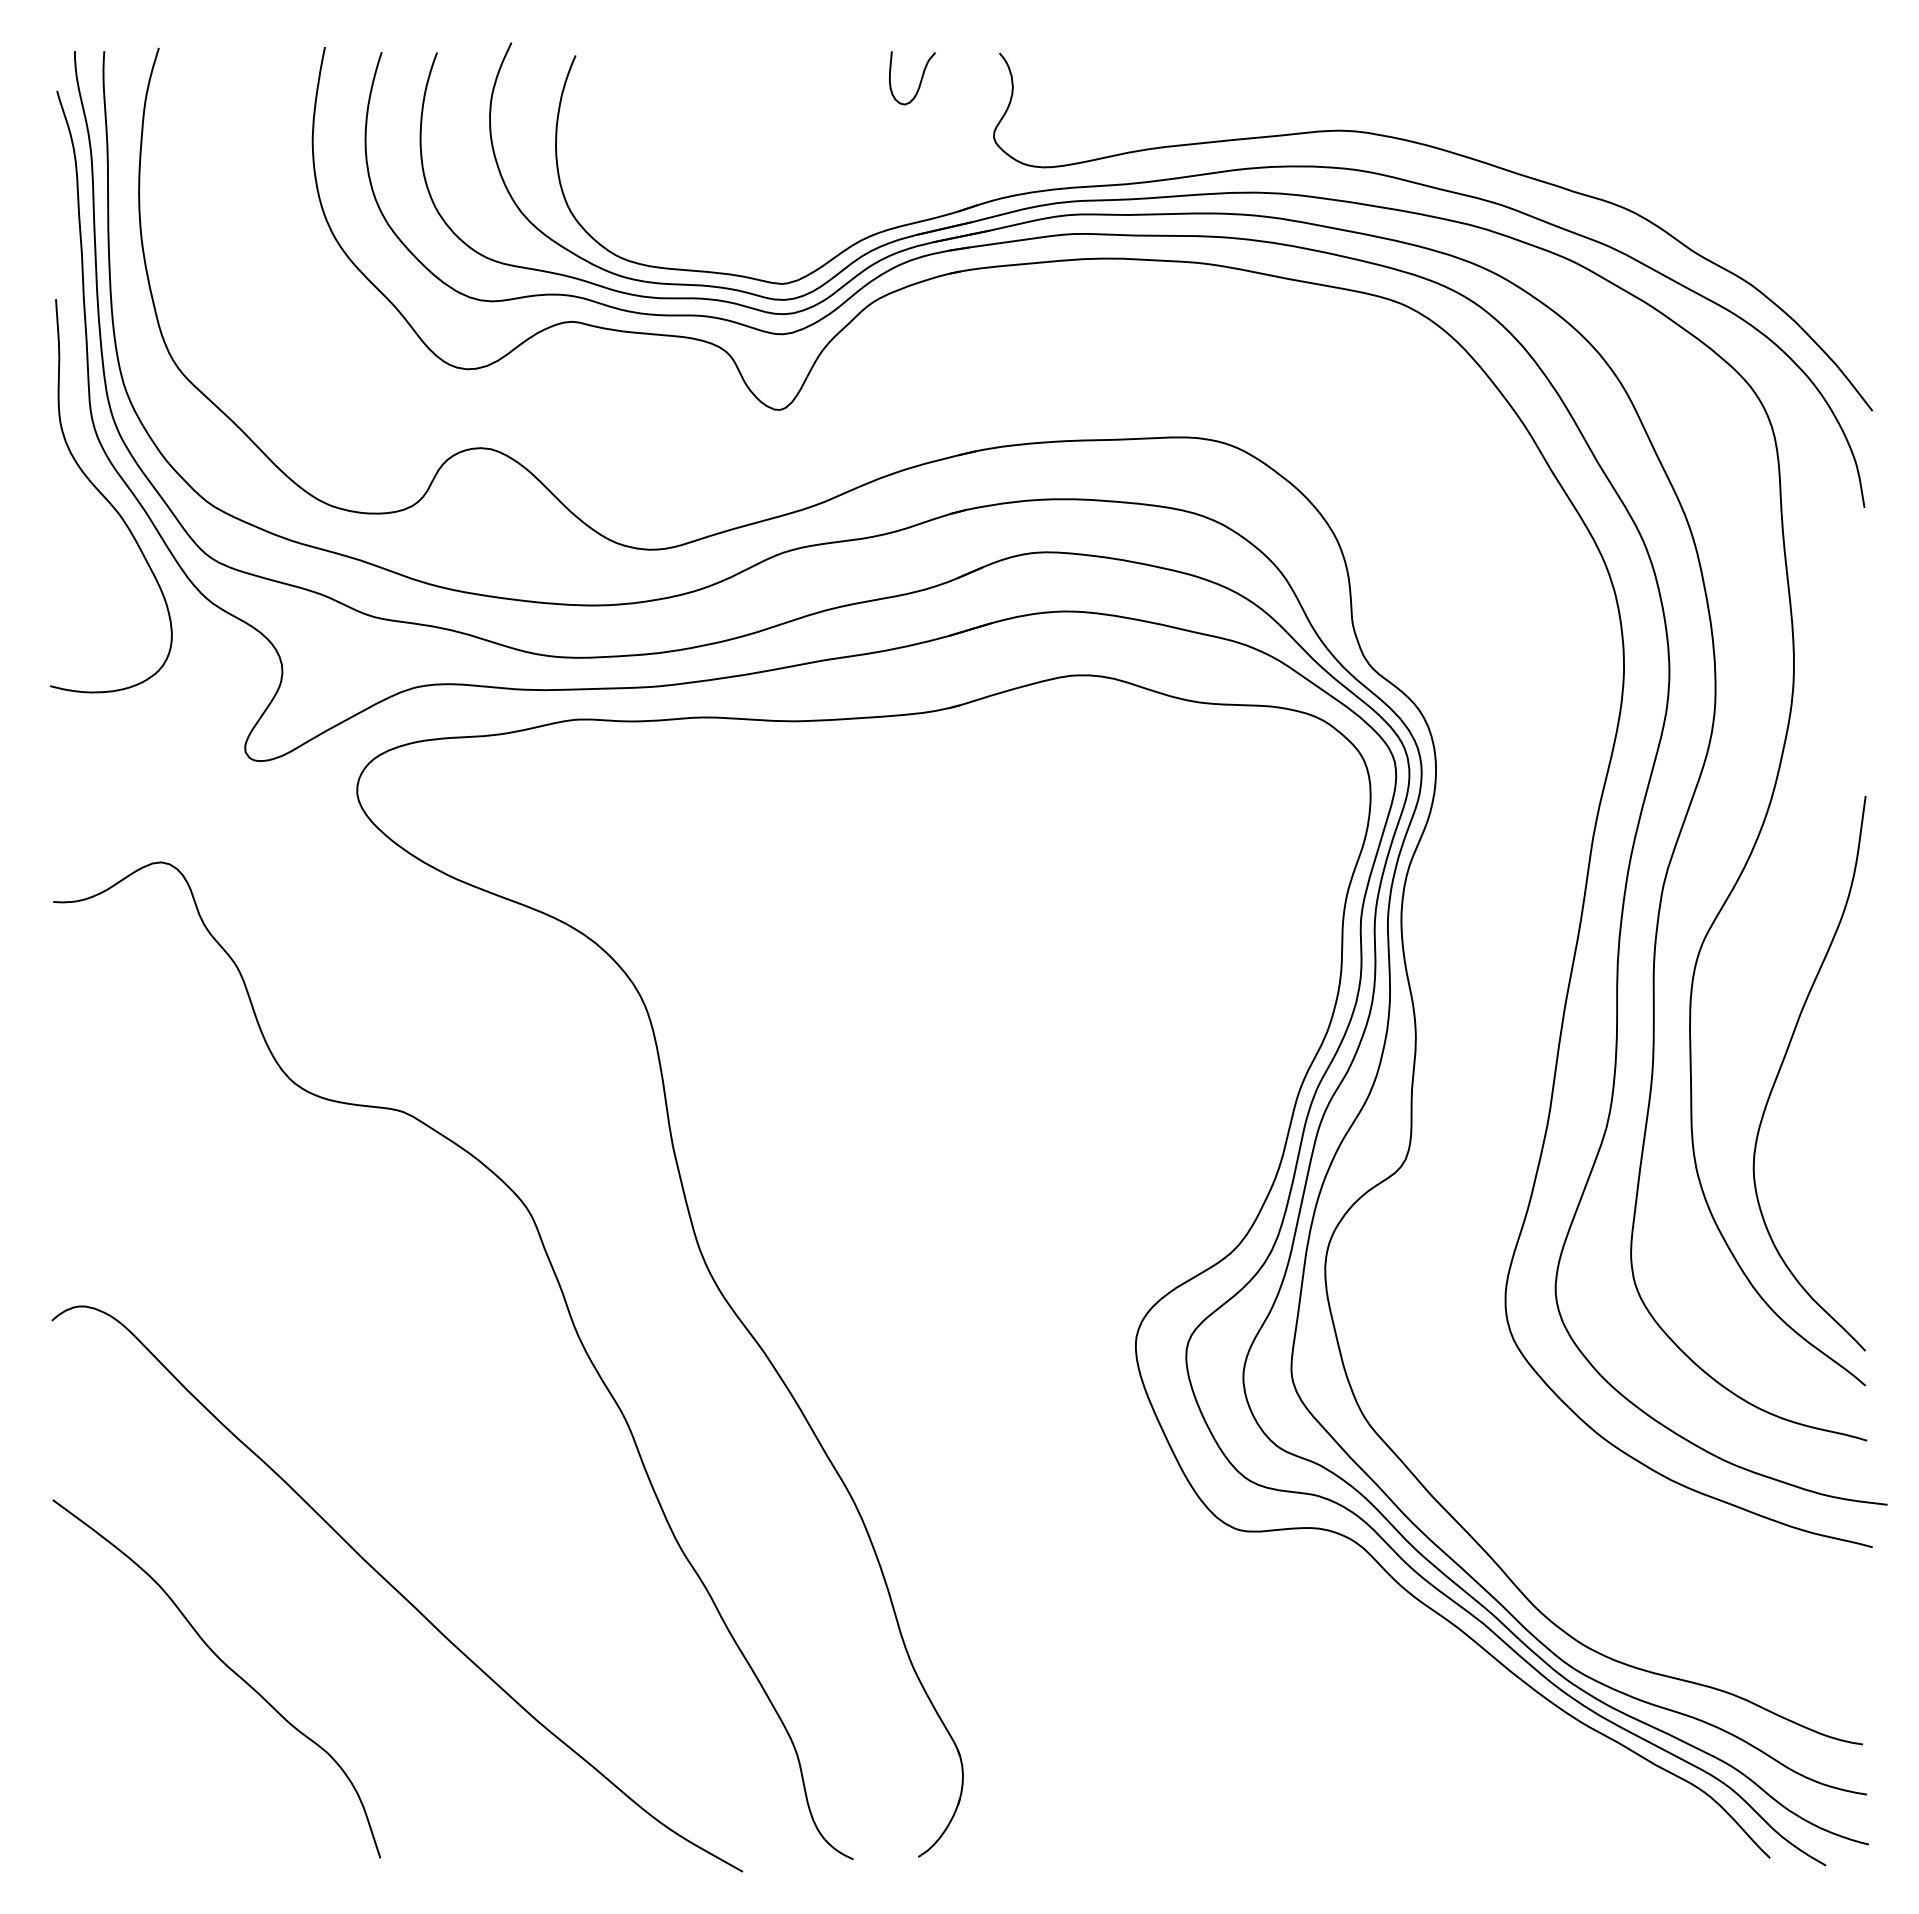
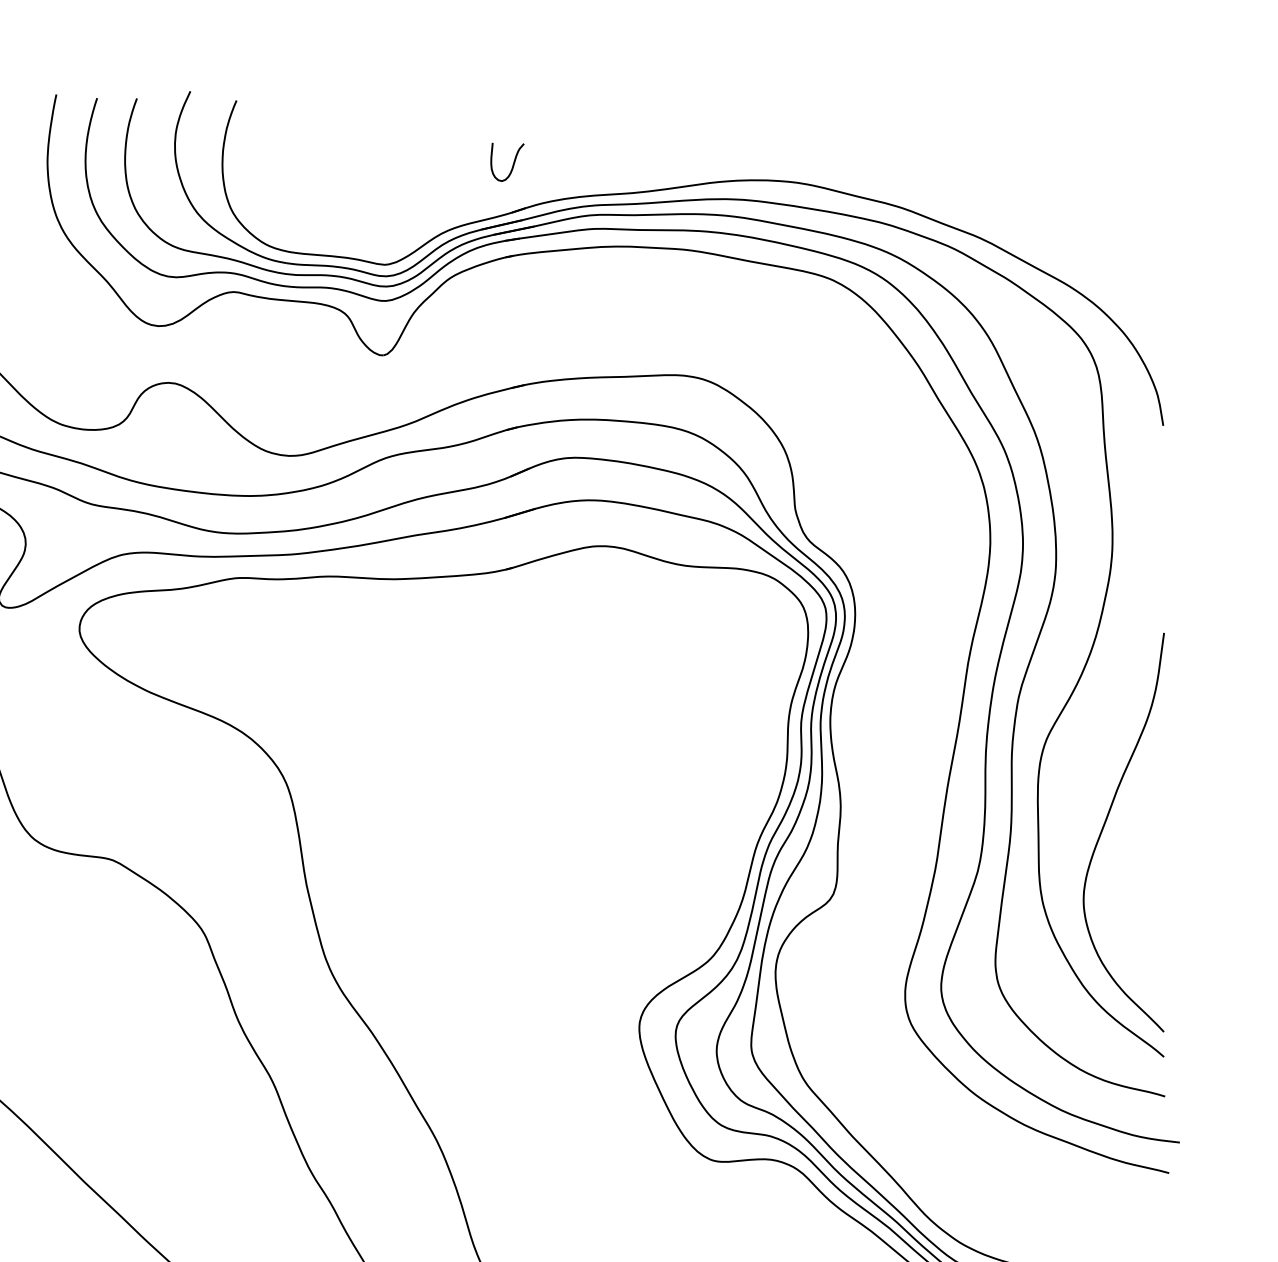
curve: (920, 79) -> (513, 163), moved
curve: (1457, 155) -> (870, 172), removed

